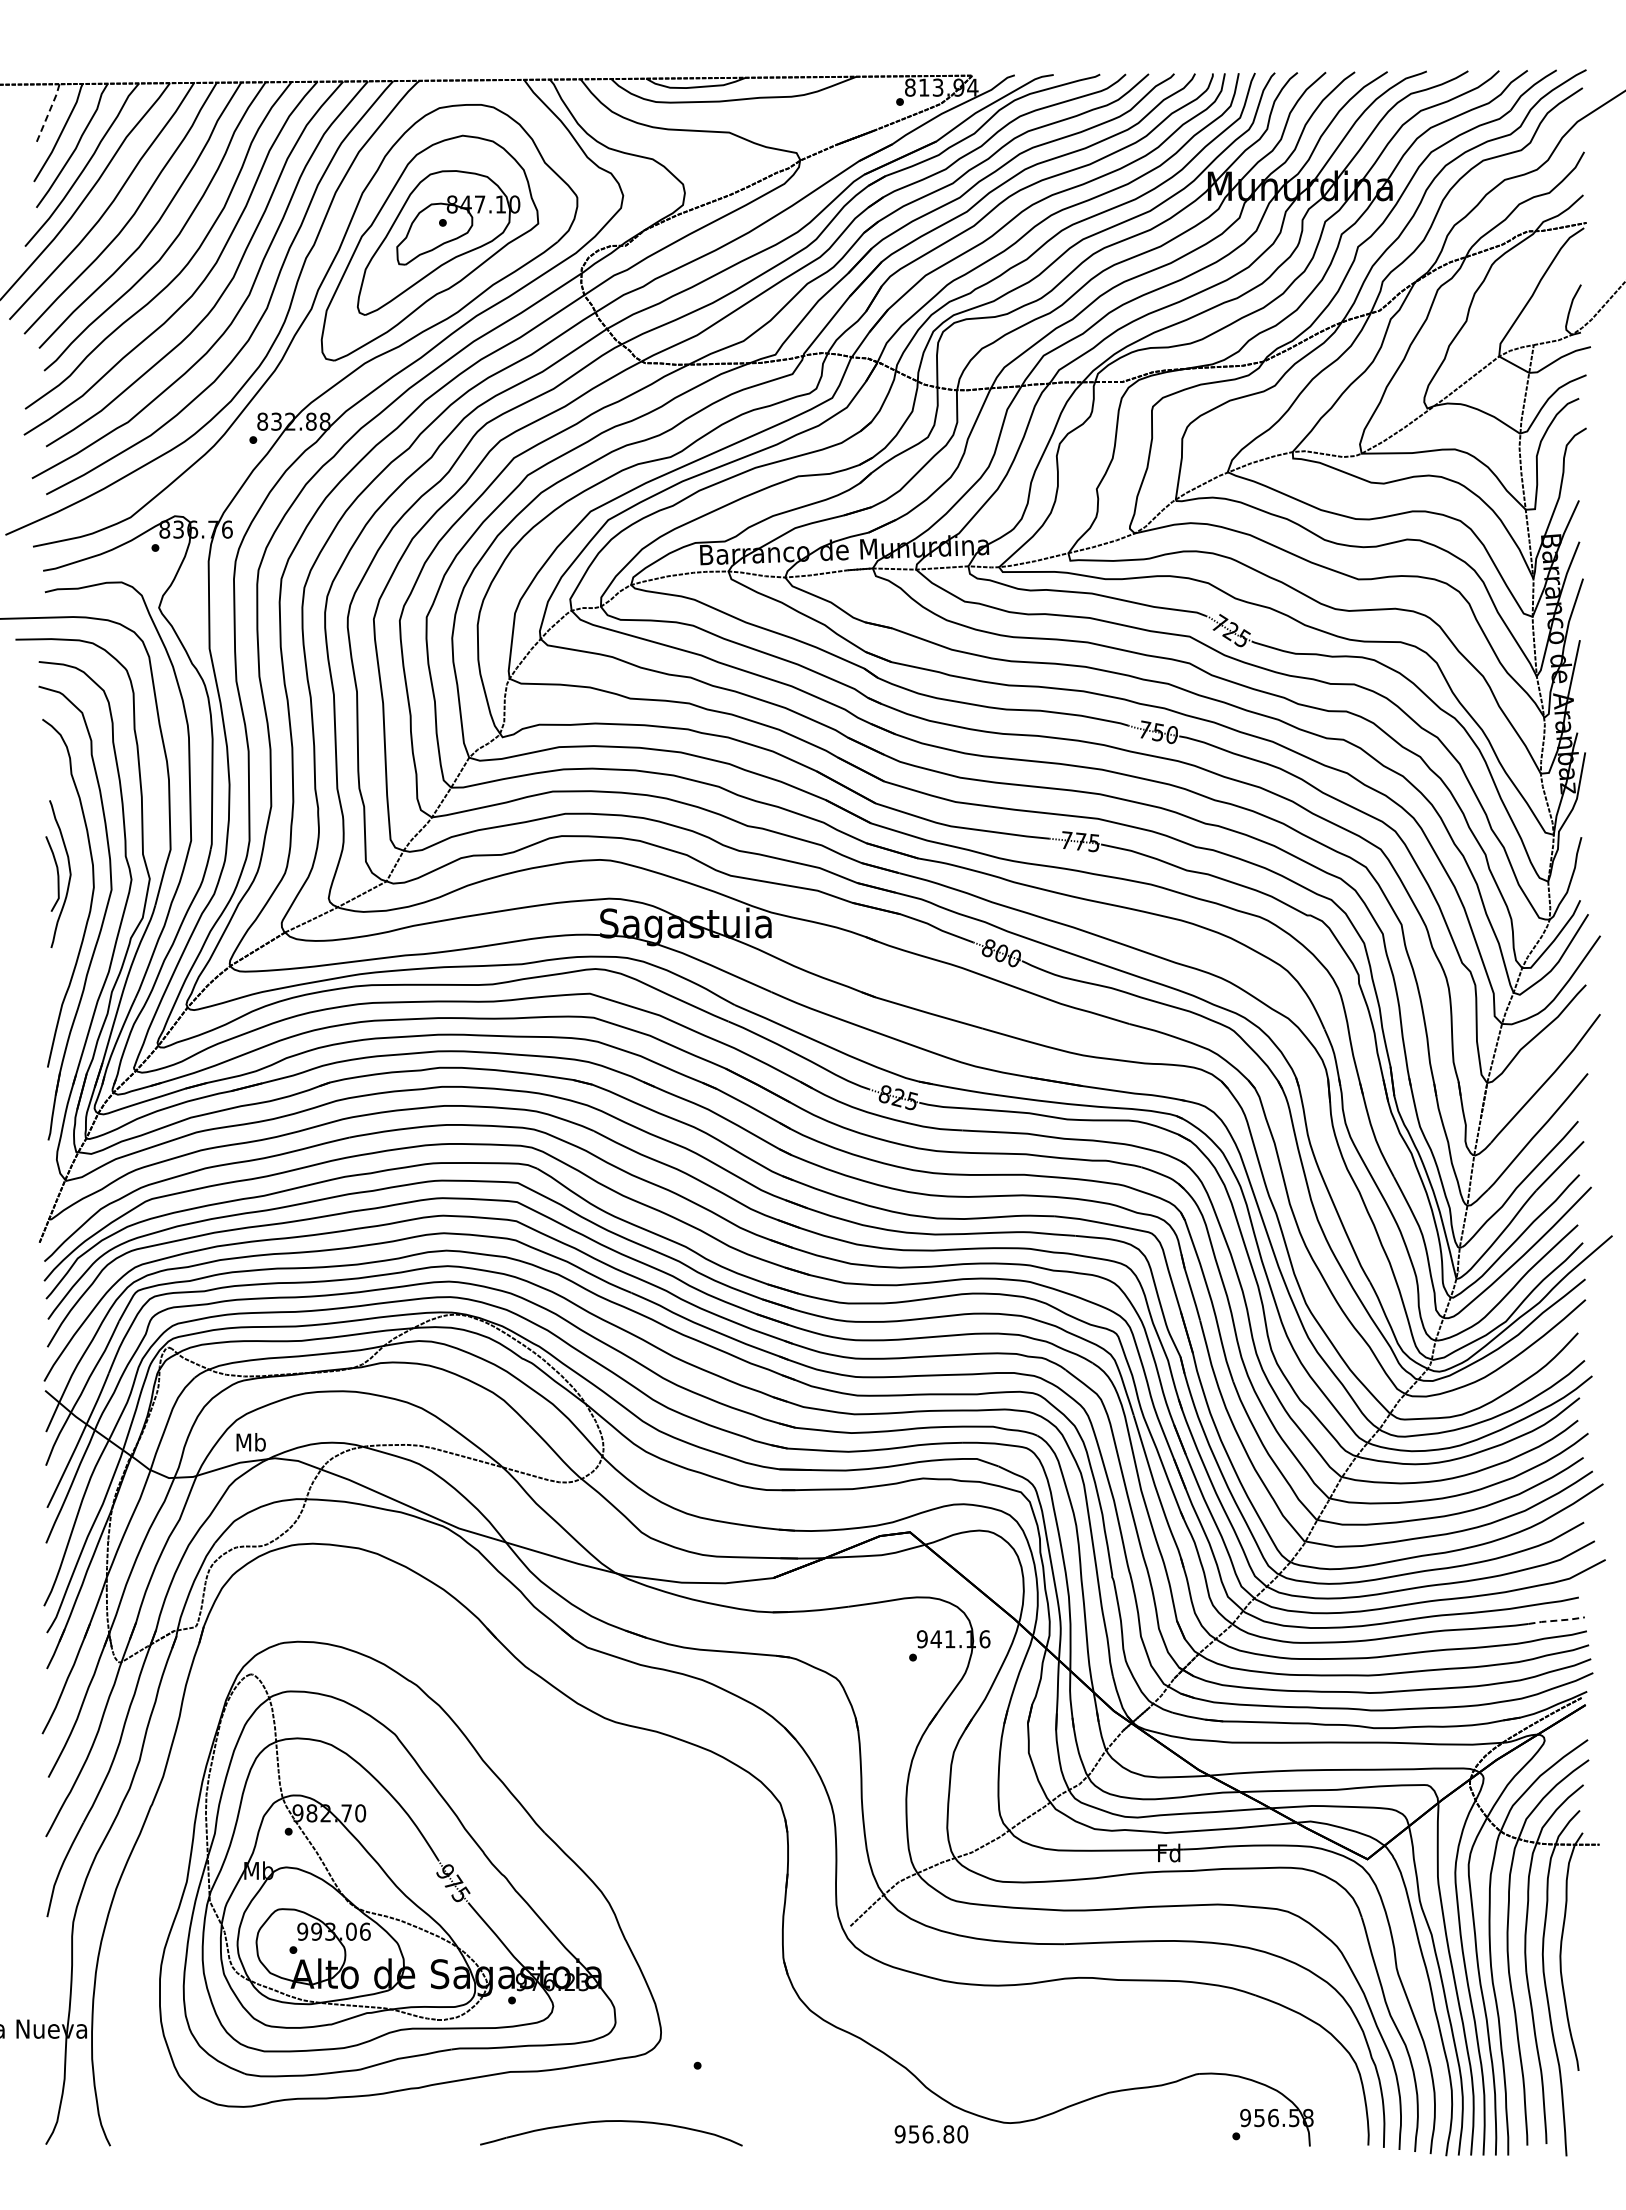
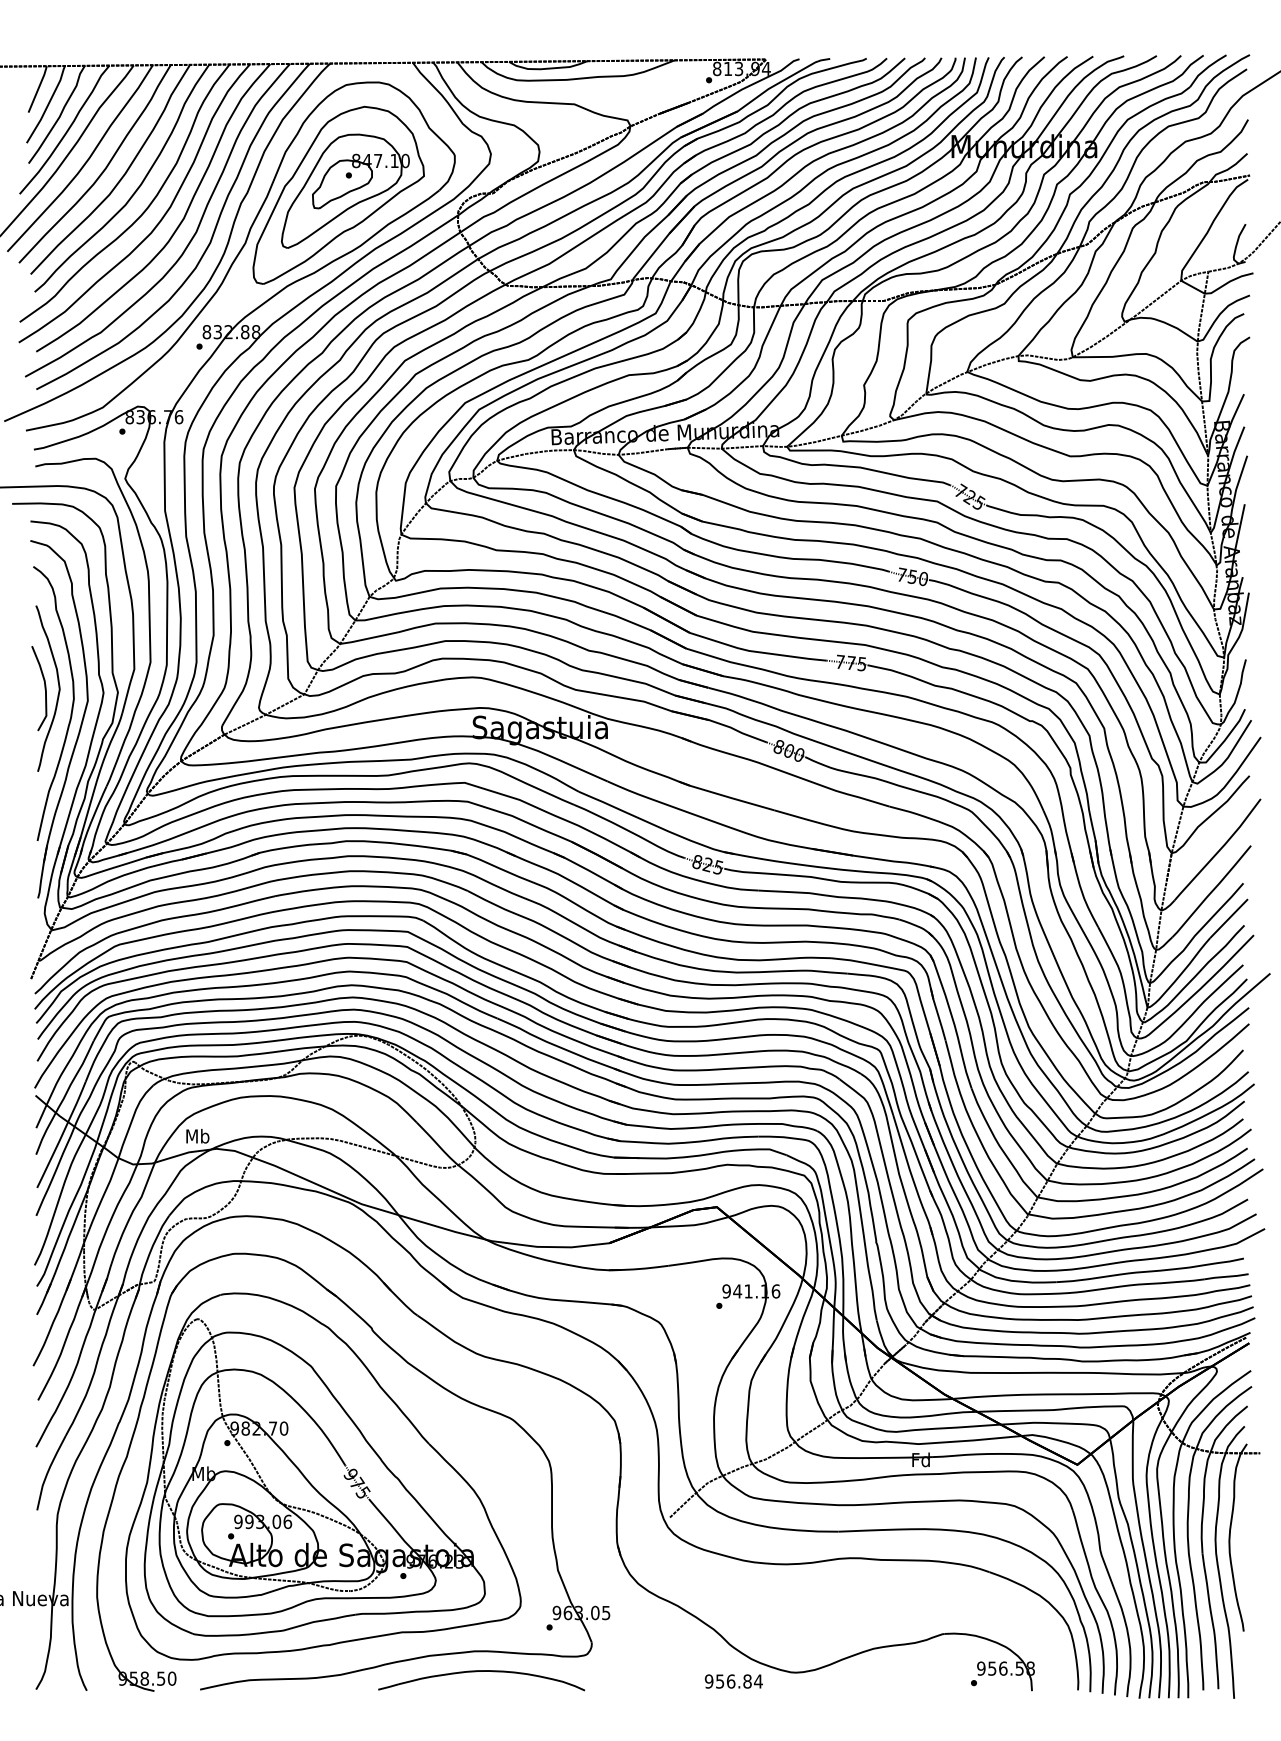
line: (48, 113) -> (38, 89), dashed -> solid
part: (58, 873) -> (46, 688), size x1.43
line: (1556, 1620) -> (1226, 1276), dashed -> solid
part: (533, 1742) -> (420, 1372), added
text: (962, 2134) -> (758, 1681), 956.80 -> 956.84

